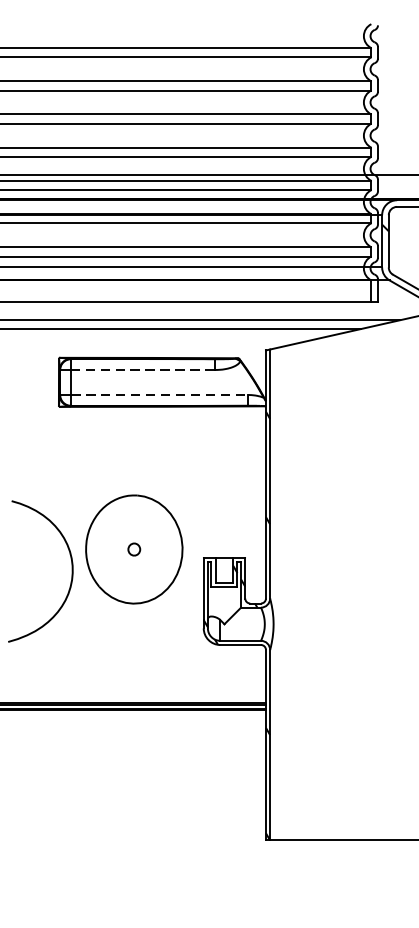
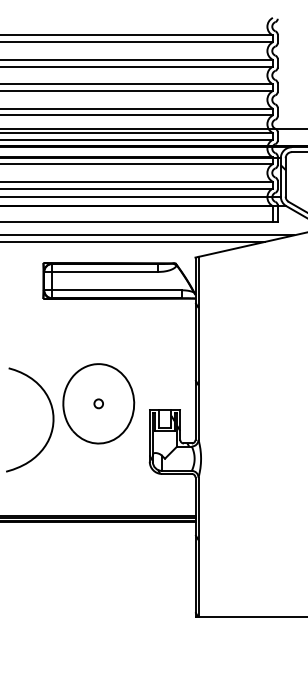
line: (143, 369) -> (105, 271), dashed -> solid
line: (159, 395) -> (117, 290), dashed -> solid

